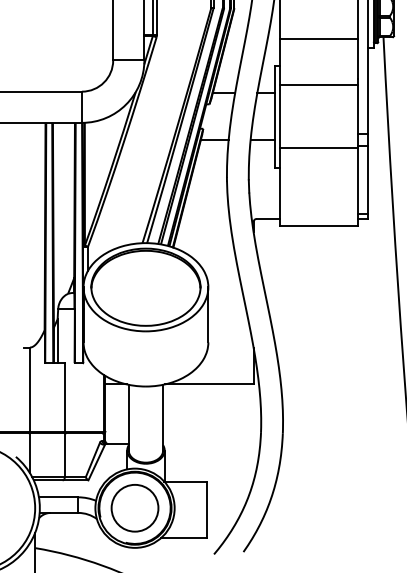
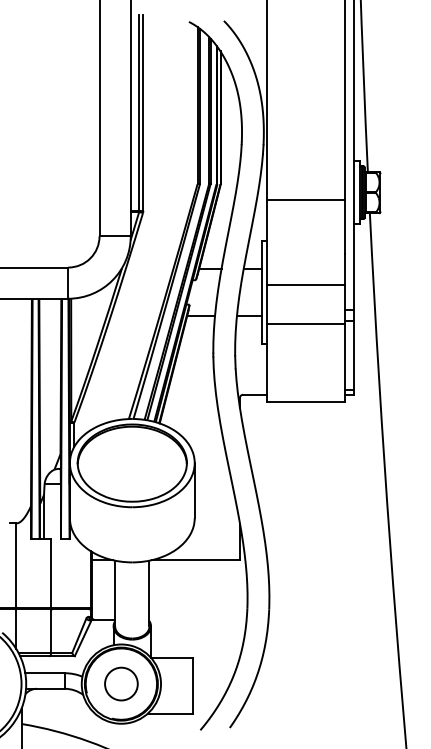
line: (319, 38) -> (305, 199), moved
line: (319, 85) -> (305, 285), moved
circle: (135, 507) -> (121, 683), size x0.7

